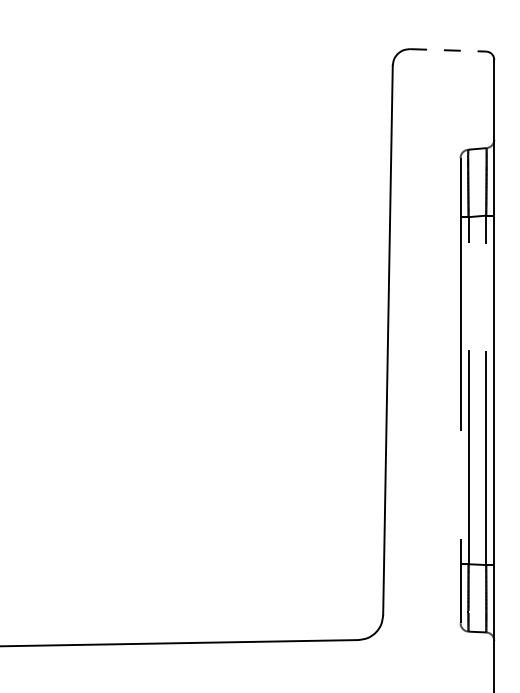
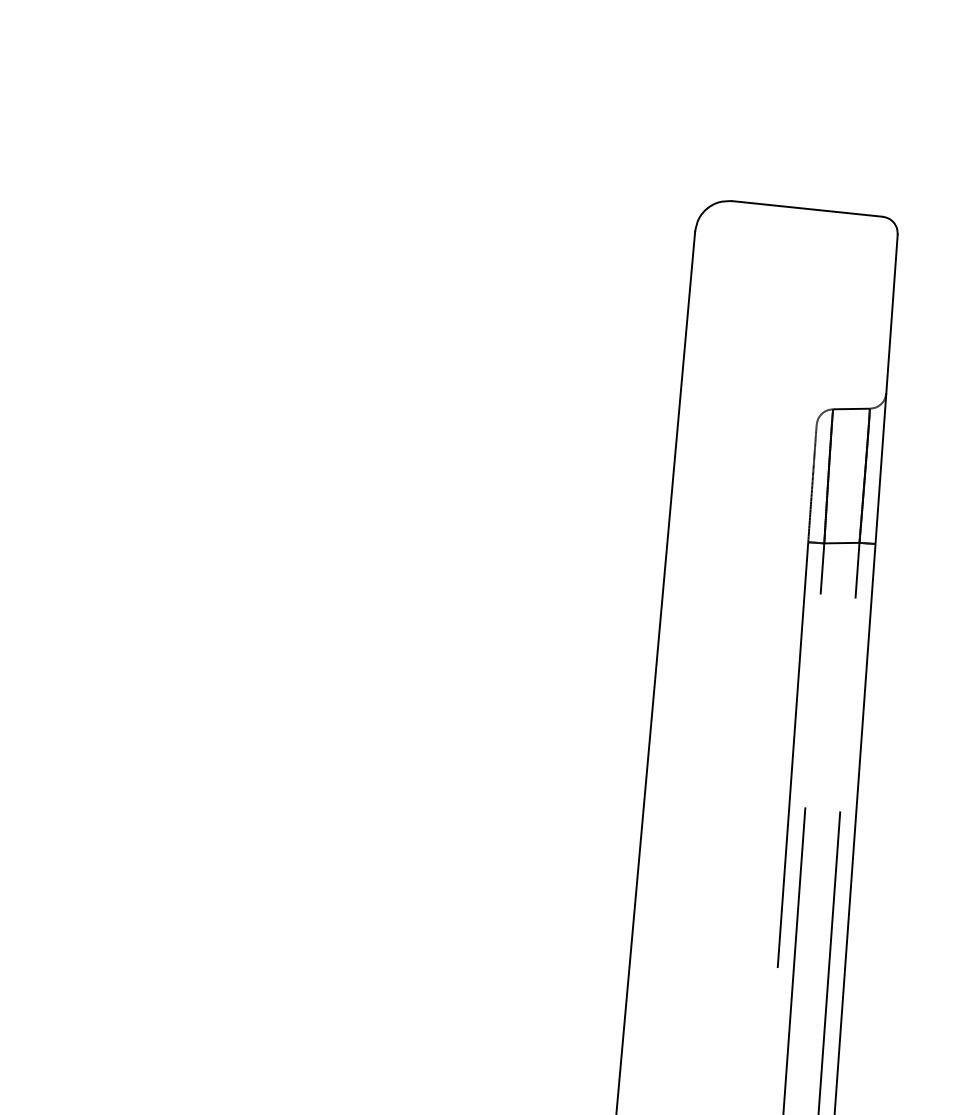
line: (448, 50) -> (808, 209), dashed -> solid

